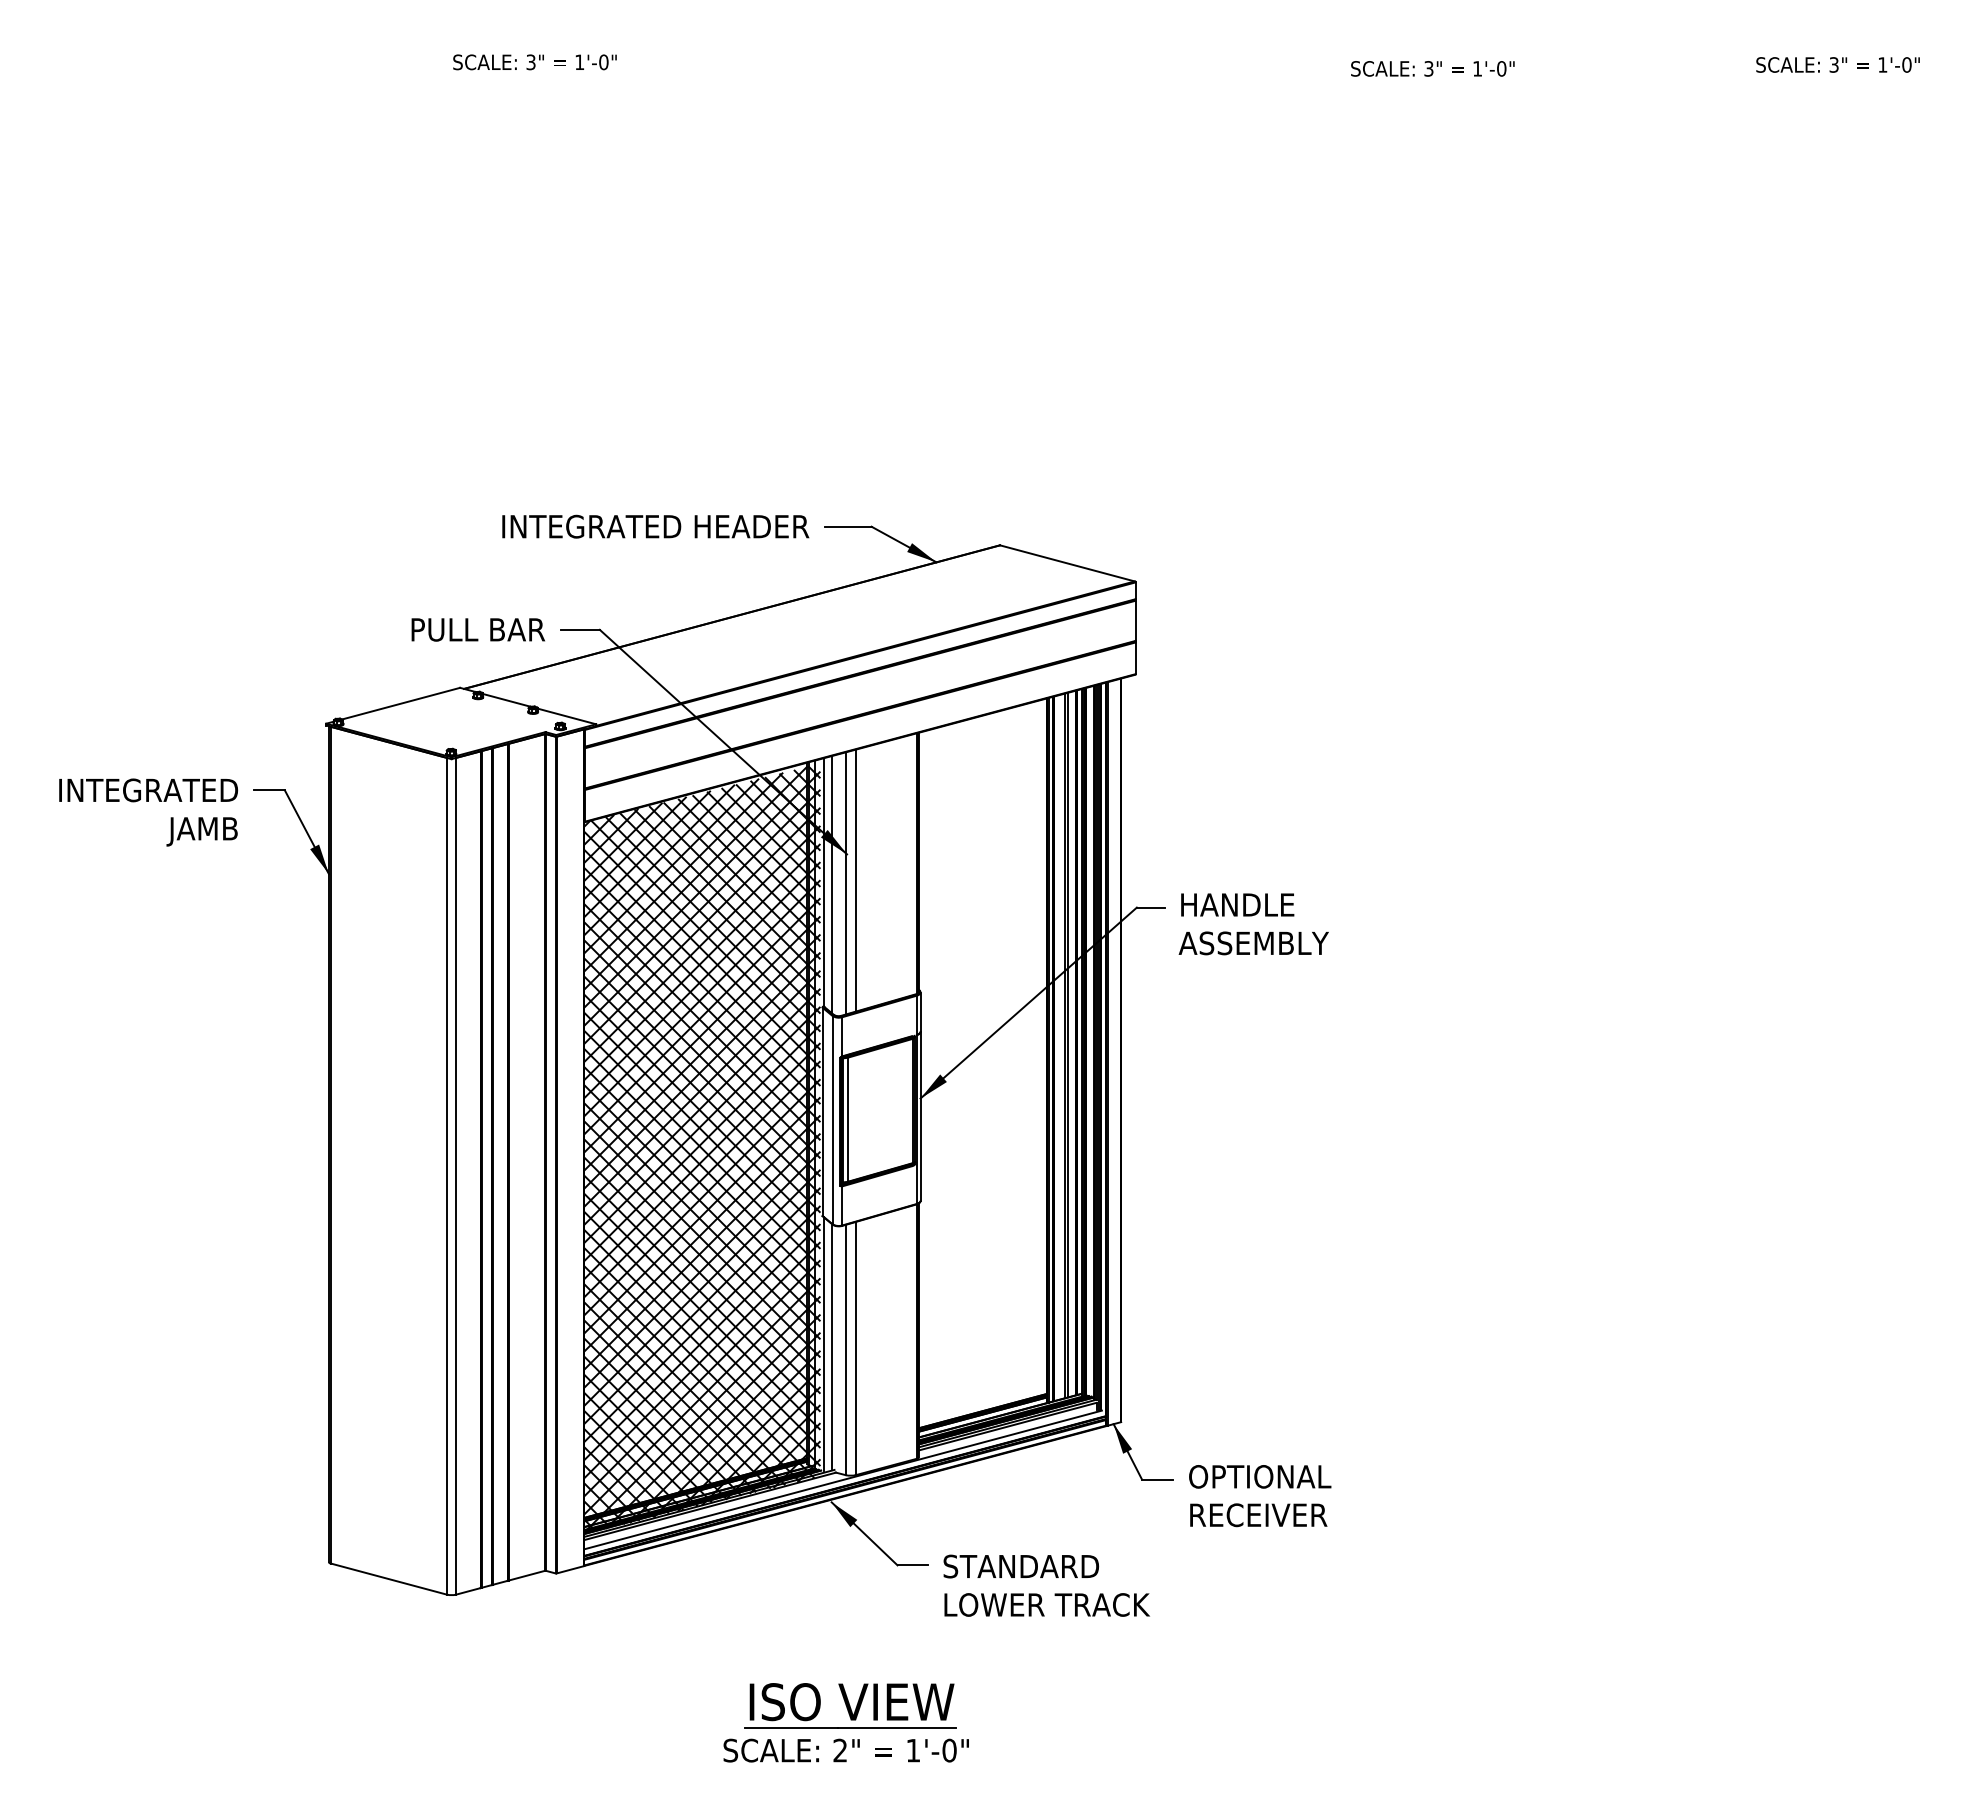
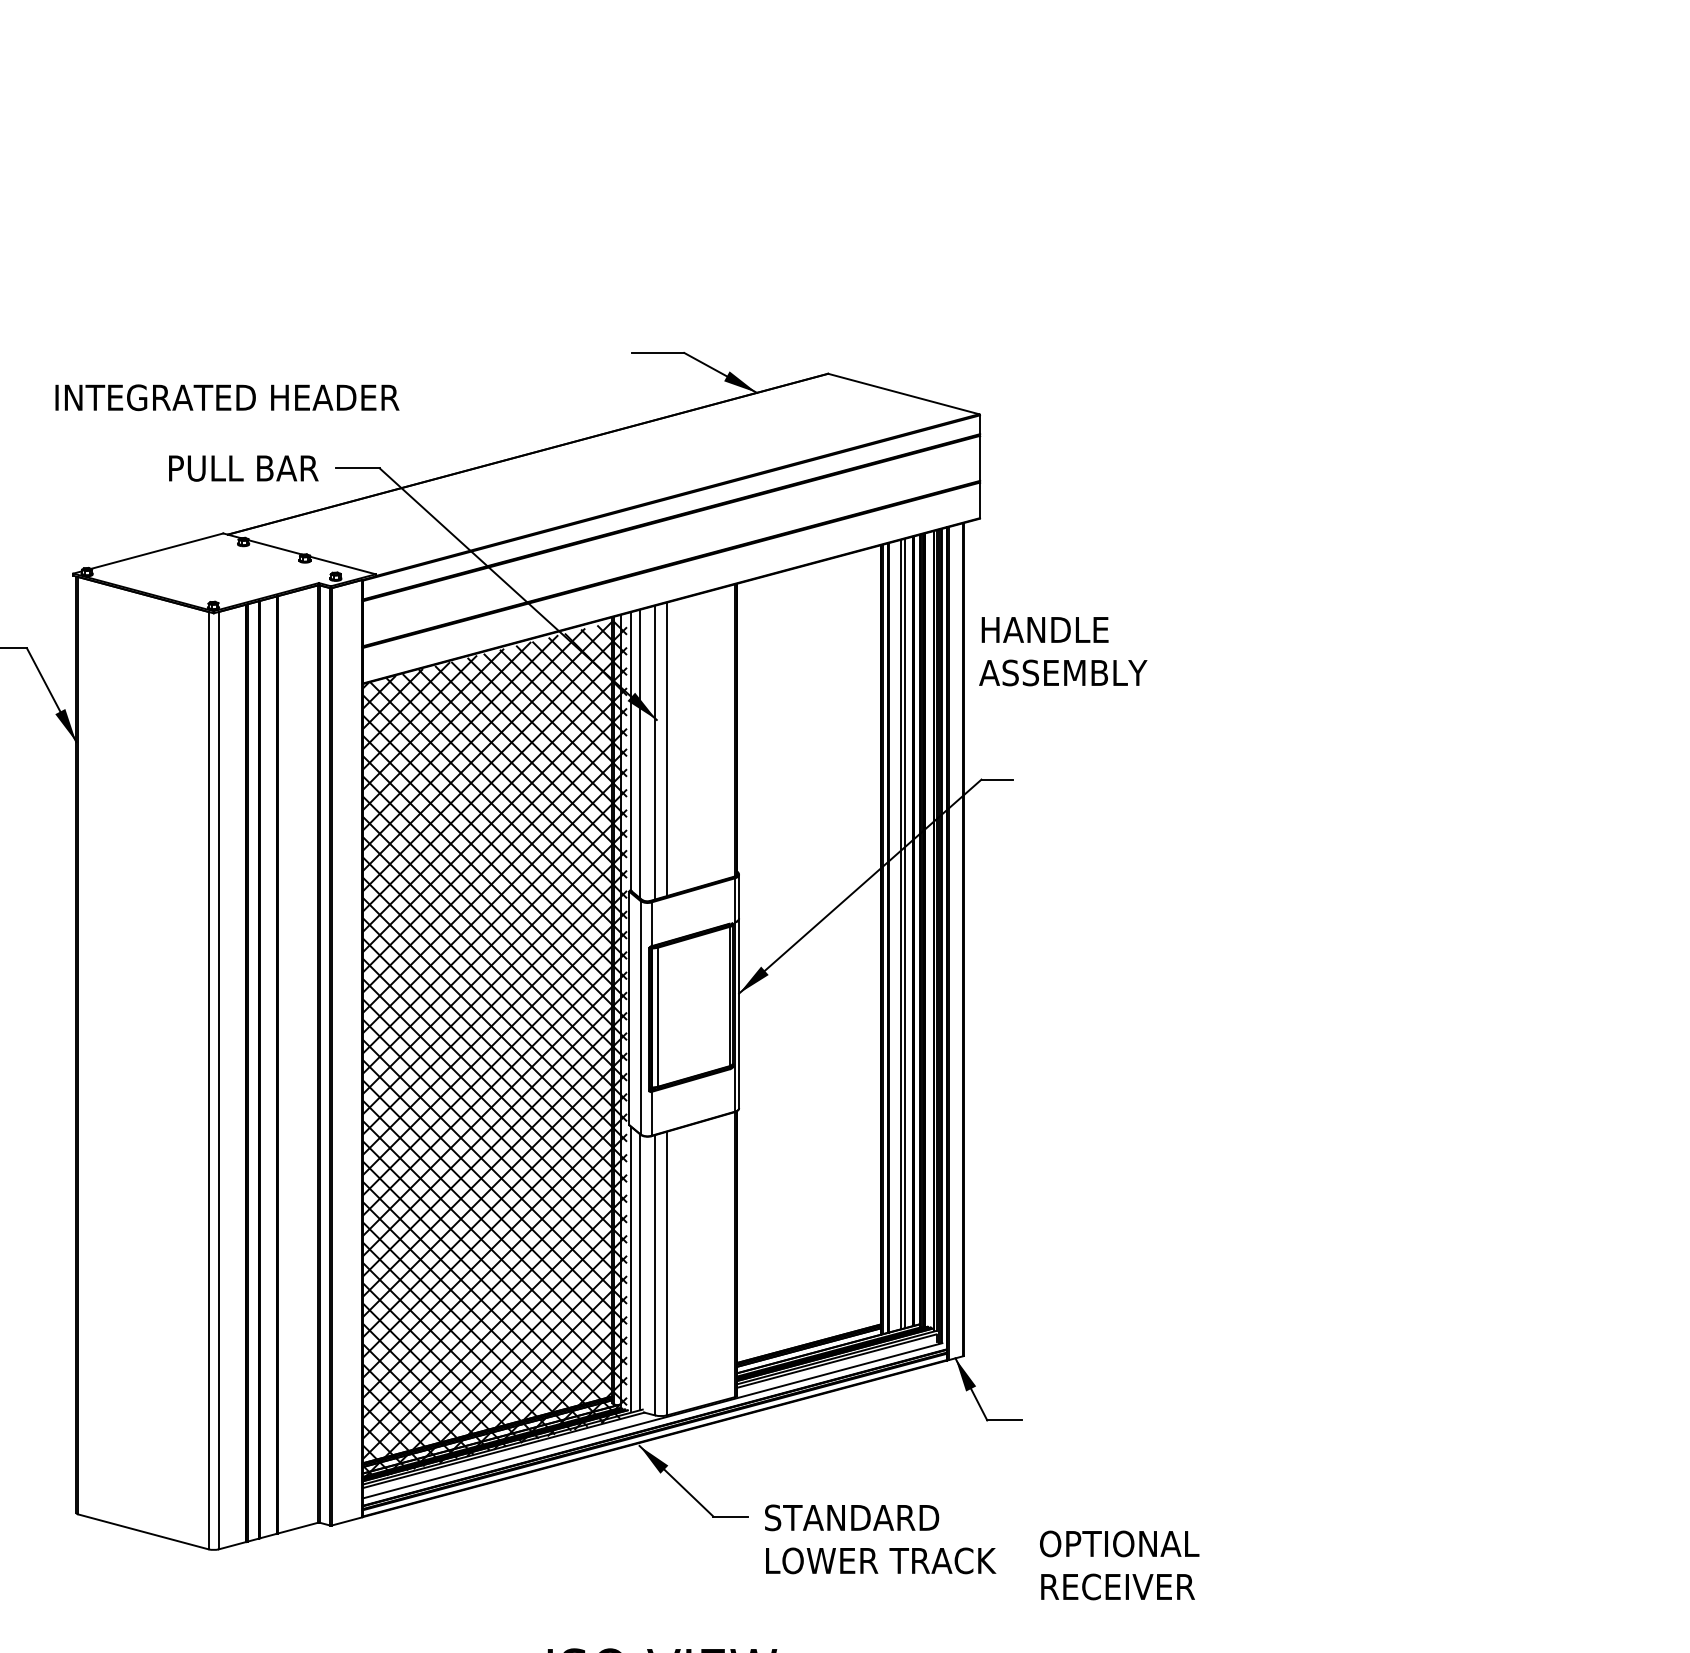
text: (655, 526) -> (227, 397), moved
text: (1253, 924) -> (1062, 651), moved
text: (1260, 1496) -> (1119, 1565), moved

